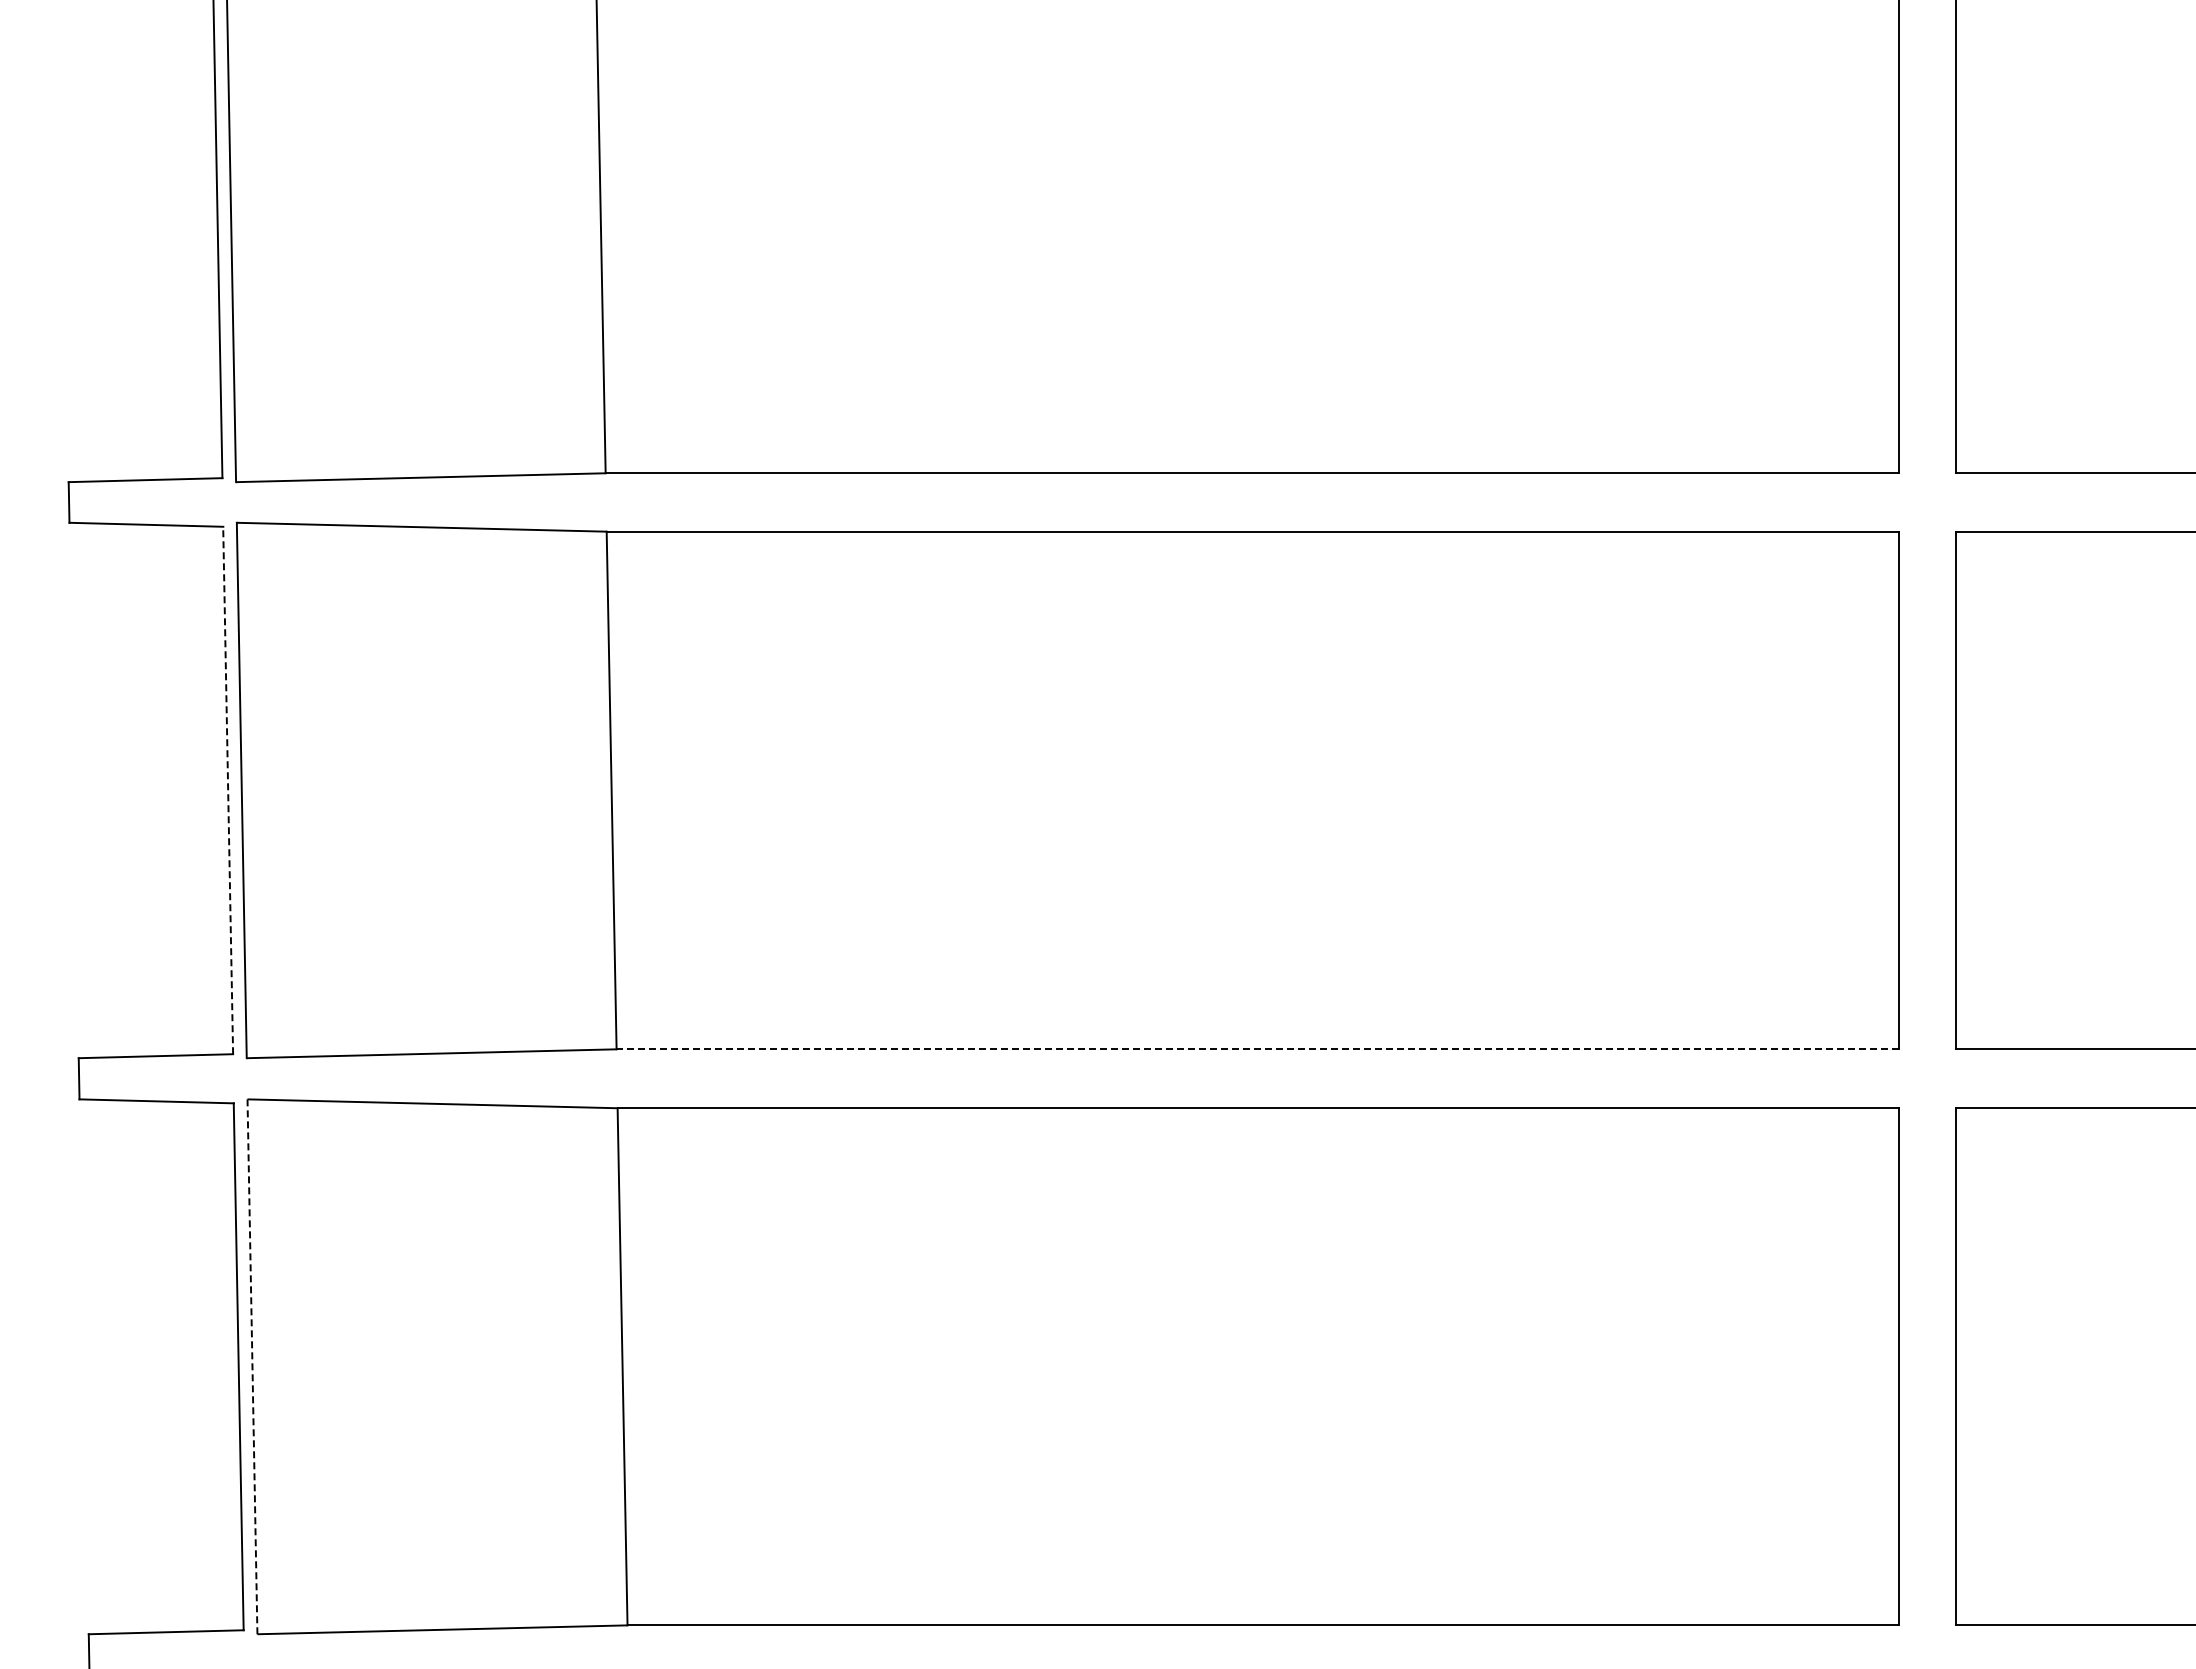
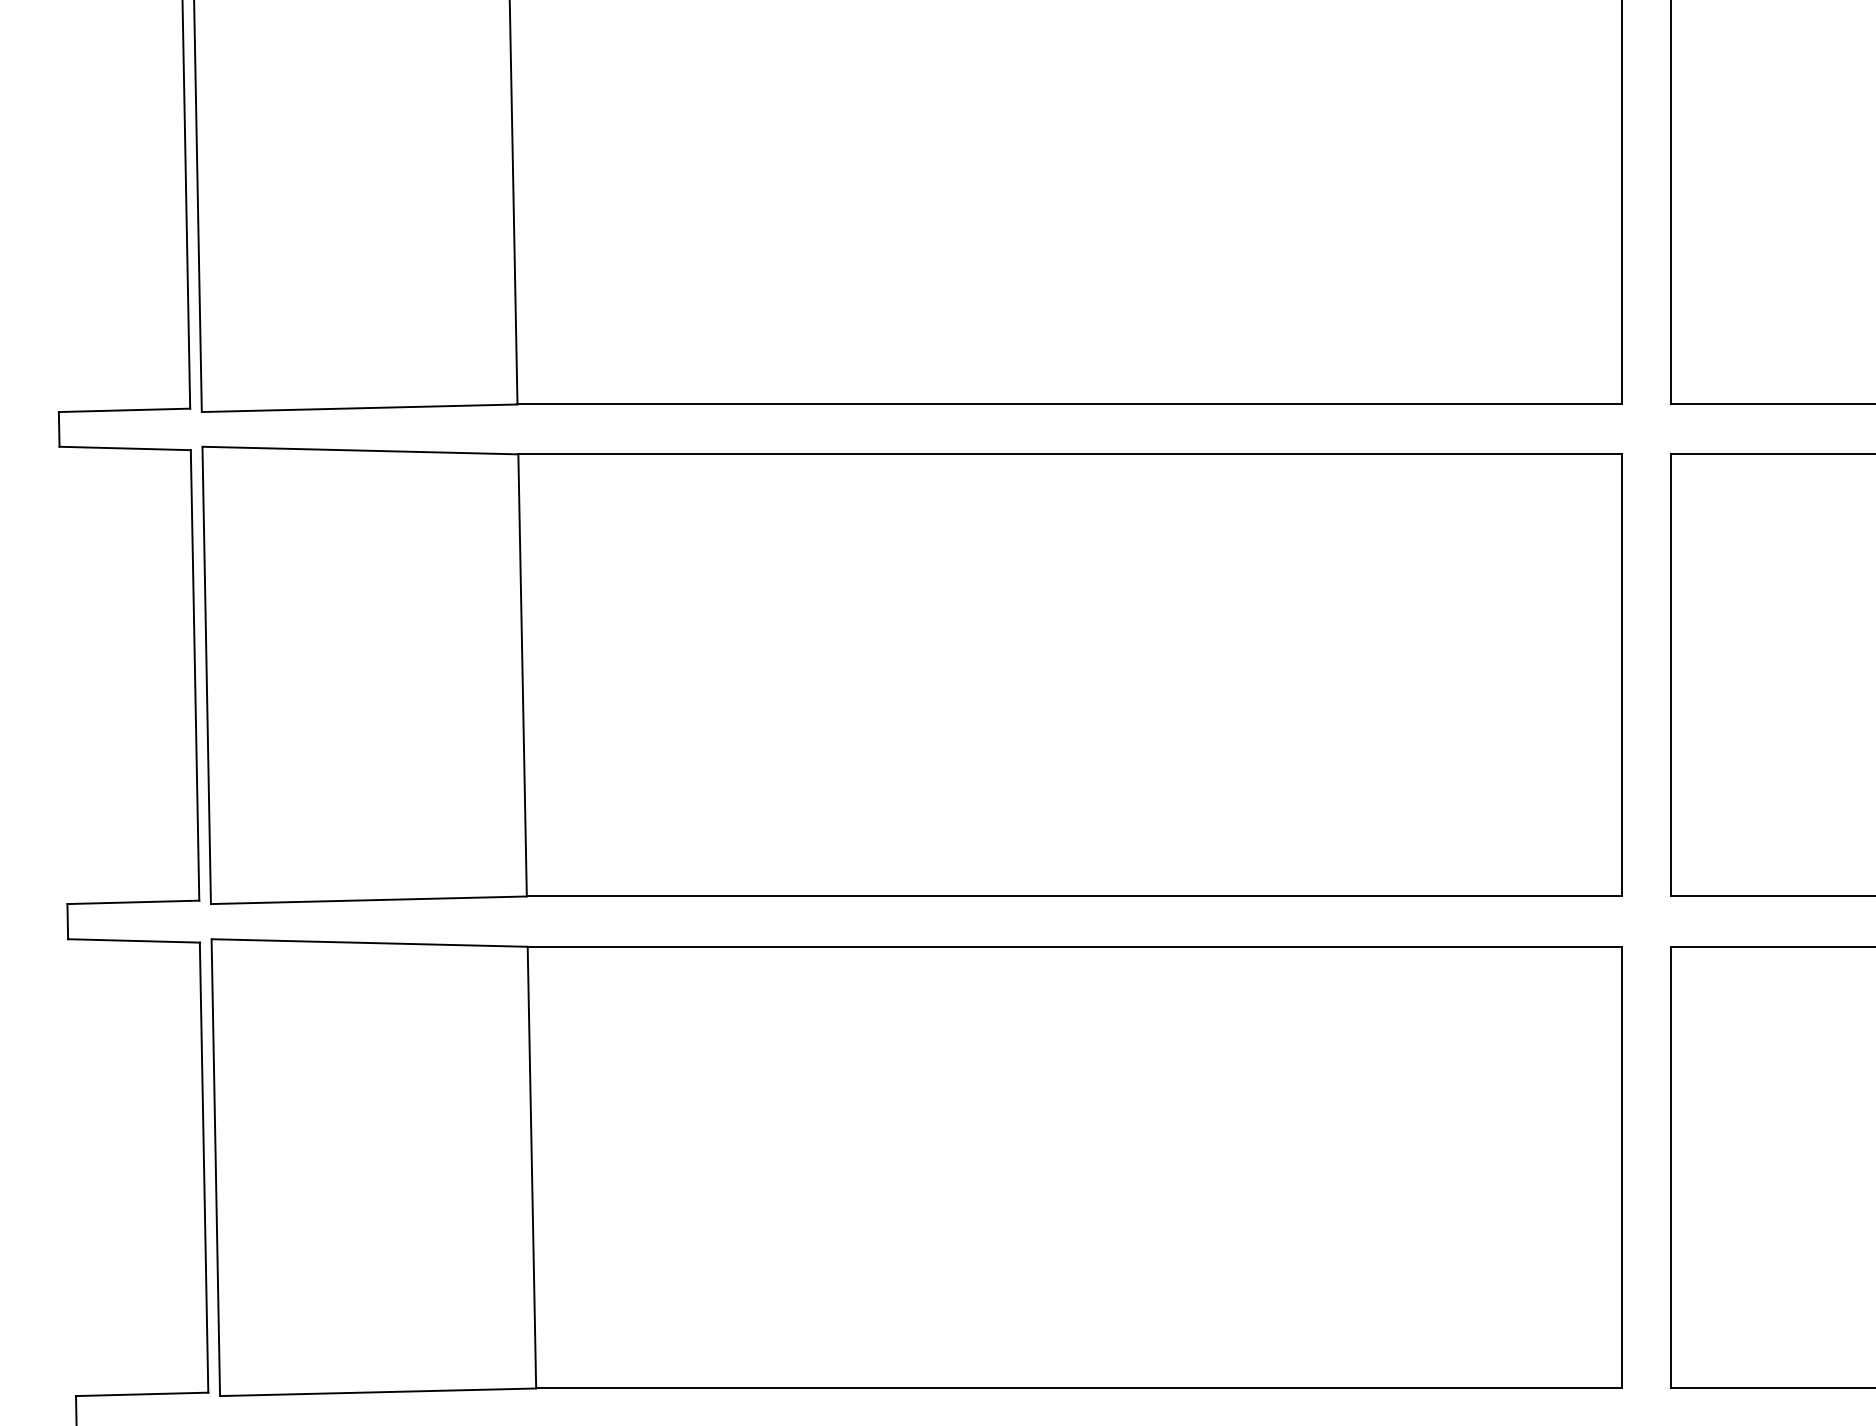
line: (228, 790) -> (195, 675), dashed -> solid
line: (1257, 1049) -> (1074, 896), dashed -> solid
line: (252, 1367) -> (215, 1168), dashed -> solid

